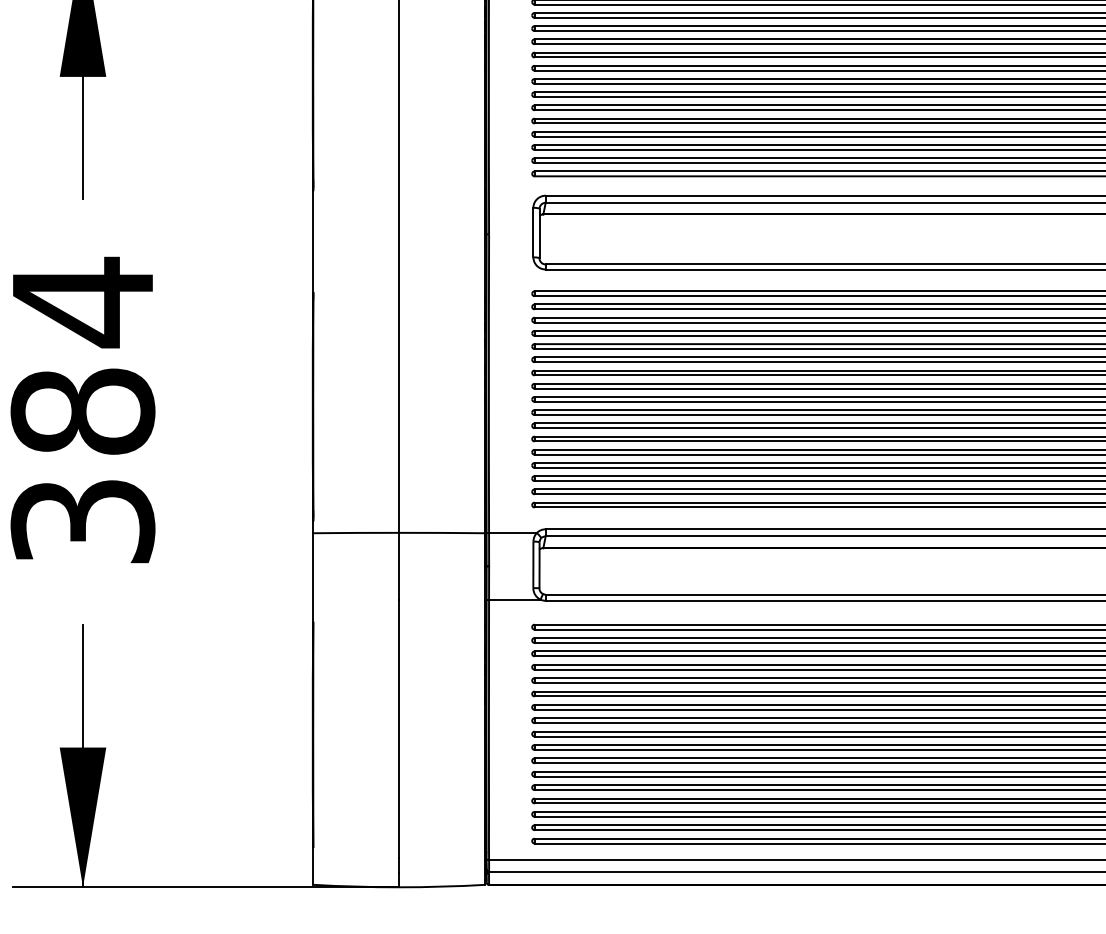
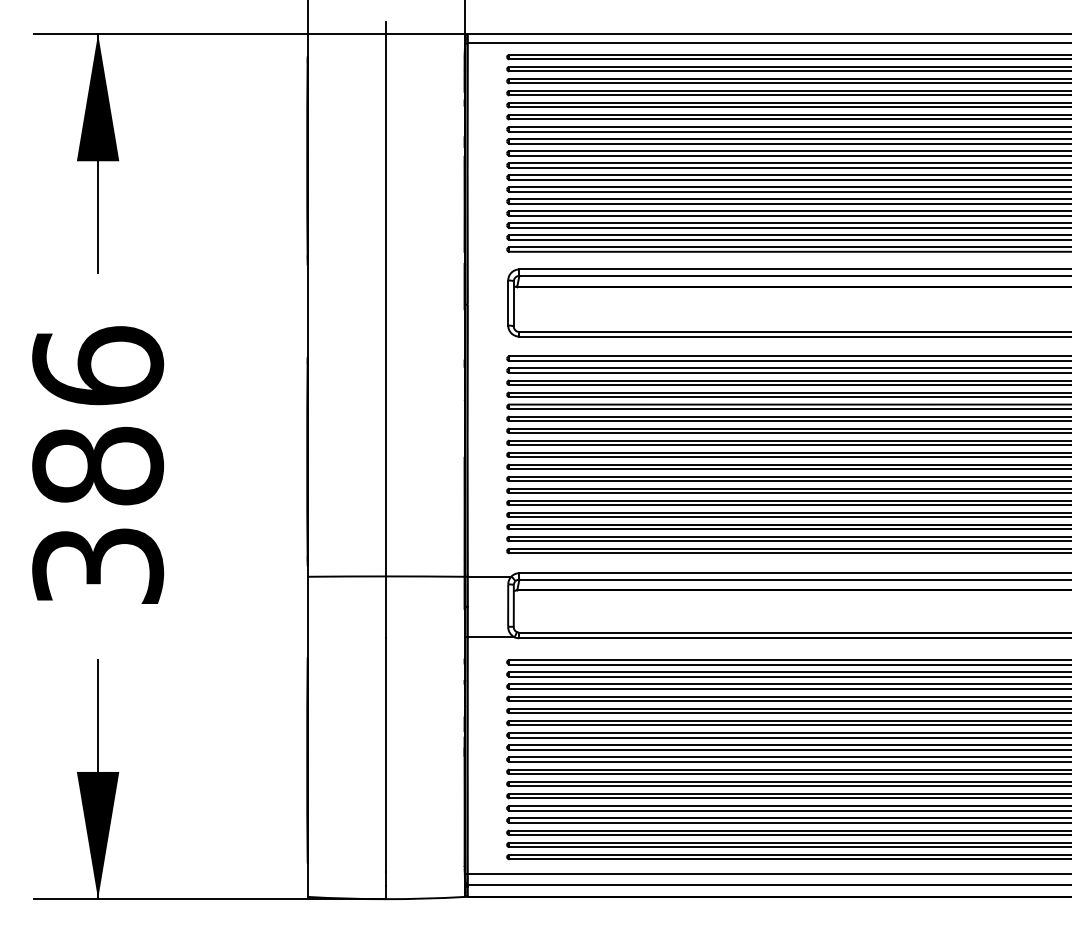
text: (83, 302) -> (98, 366), 384 -> 386

